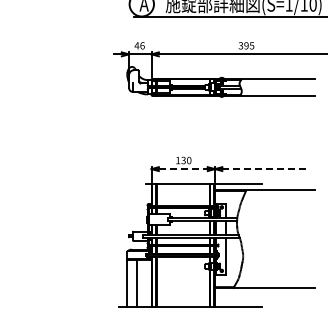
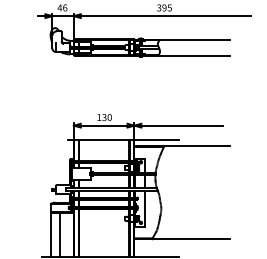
line: (183, 169) -> (104, 126), dashed -> solid
line: (265, 169) -> (182, 126), dashed -> solid

